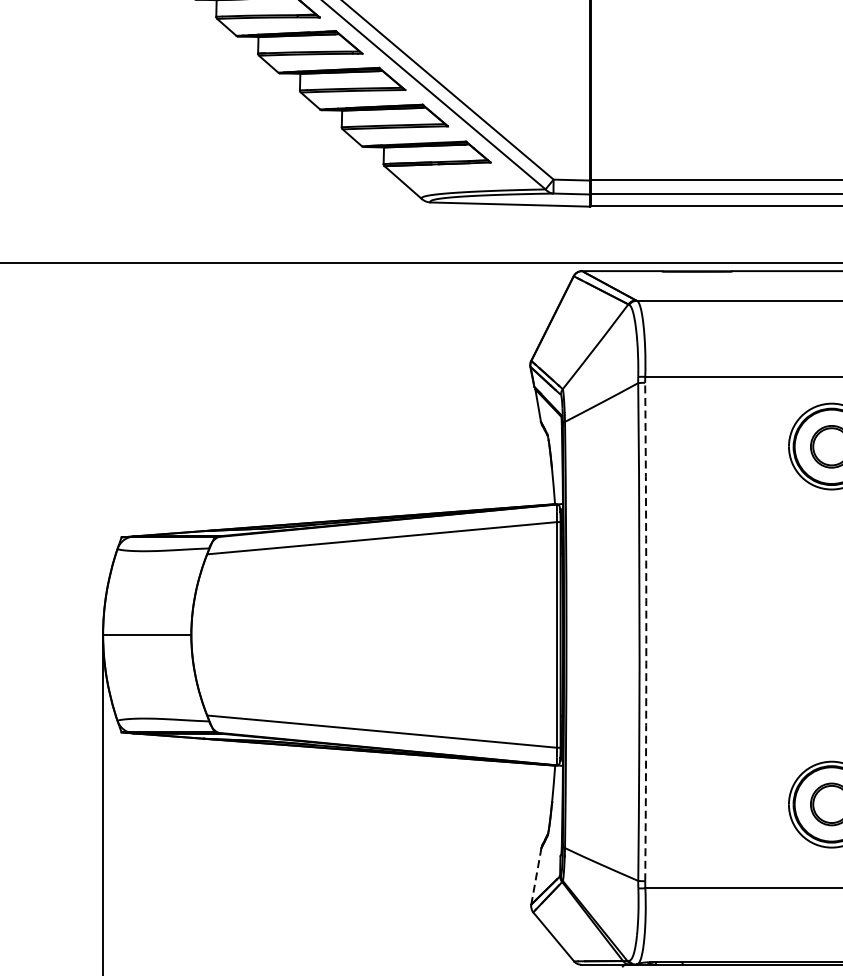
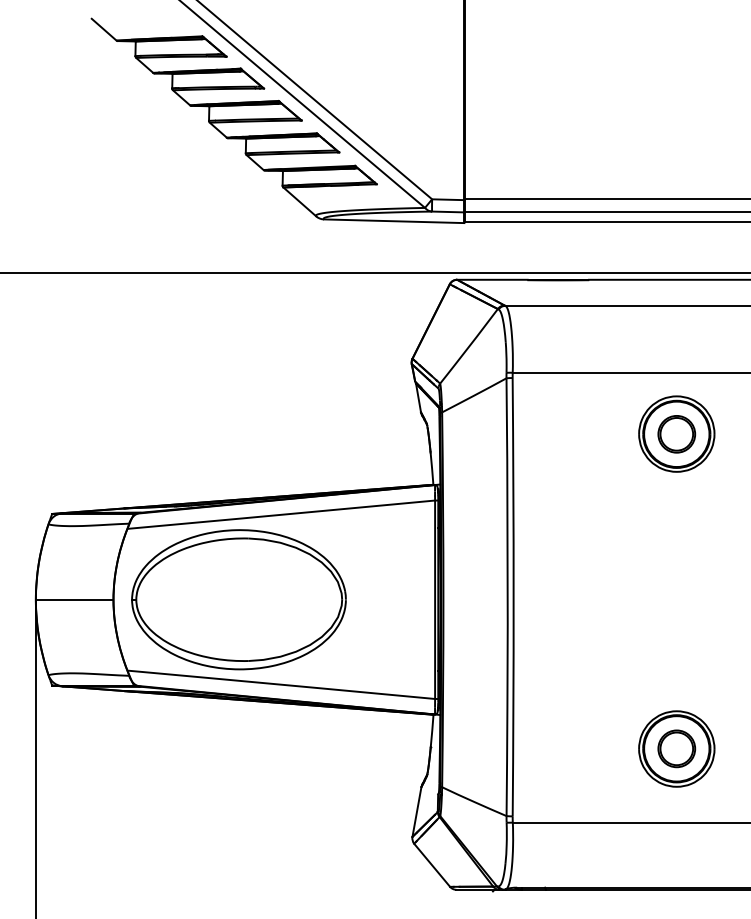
arc: (646, 632) -> (513, 597), dashed -> solid
part: (333, 634) -> (238, 599), added
line: (535, 876) -> (416, 812), dashed -> solid

